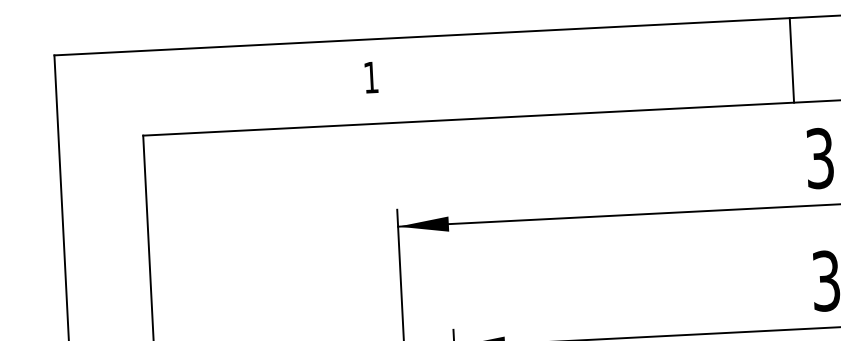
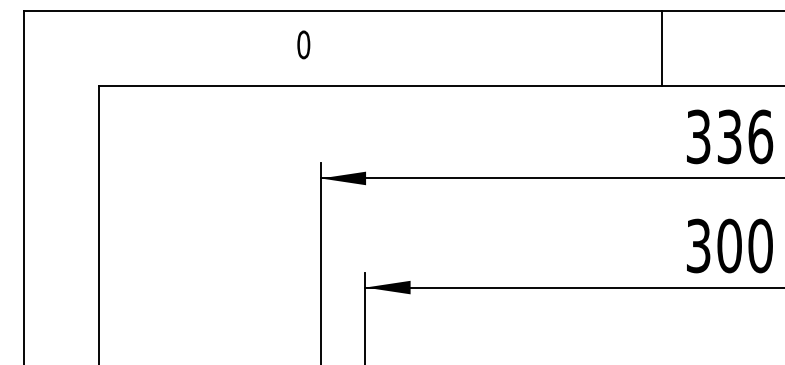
line: (792, 60) -> (662, 48), moved
text: (370, 77) -> (303, 44), 1 -> 0

